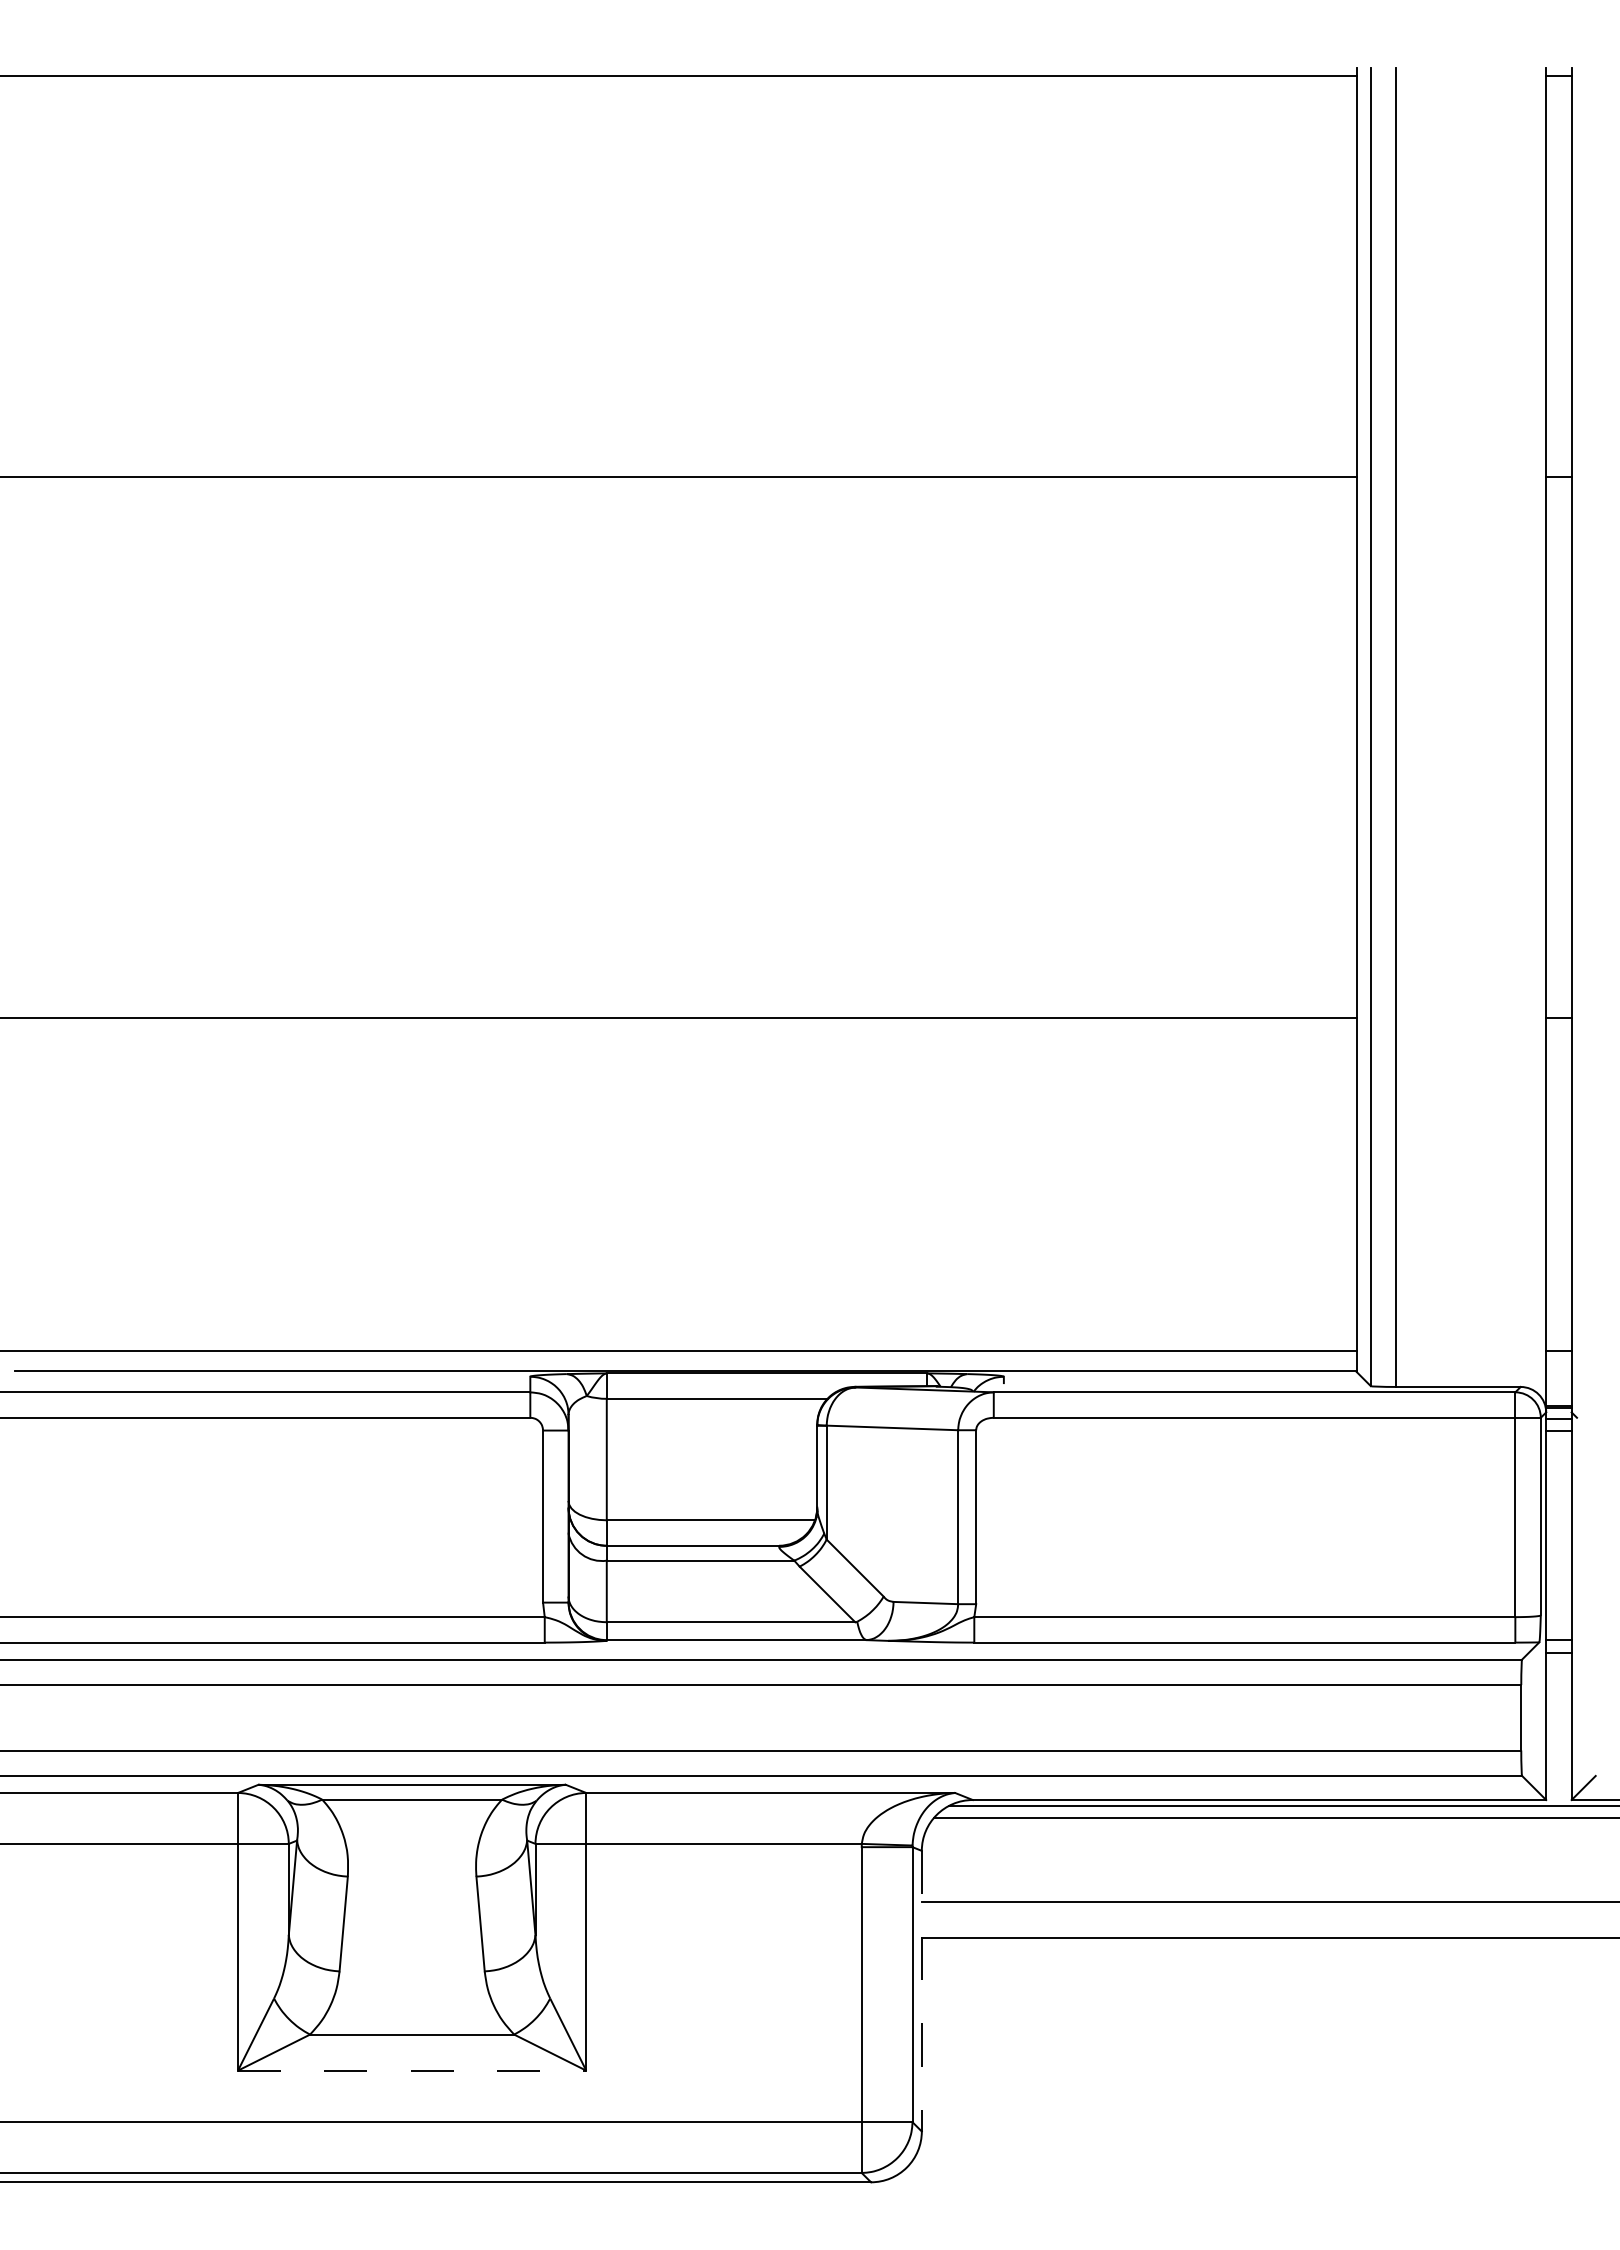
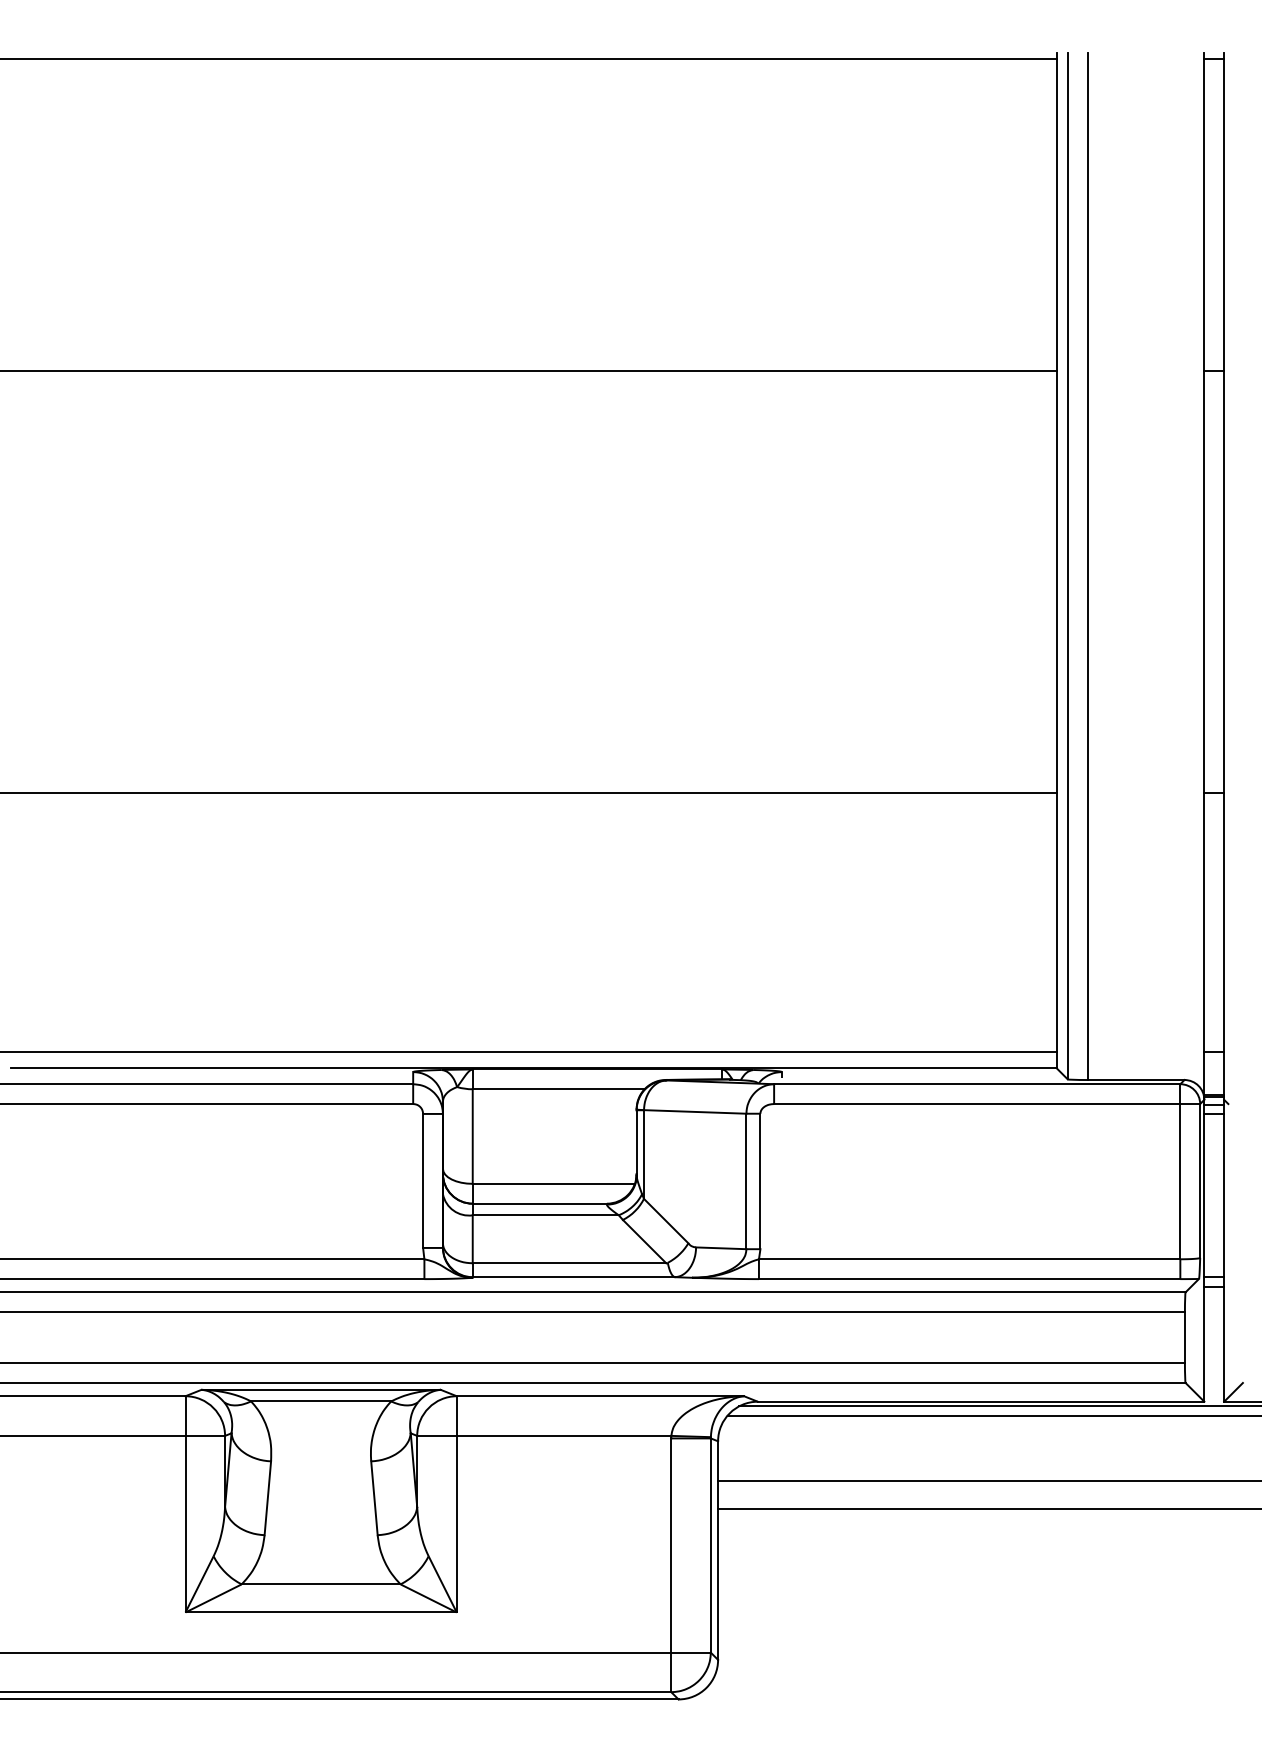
line: (922, 1992) -> (718, 1551), dashed -> solid
line: (412, 2070) -> (321, 1612), dashed -> solid

